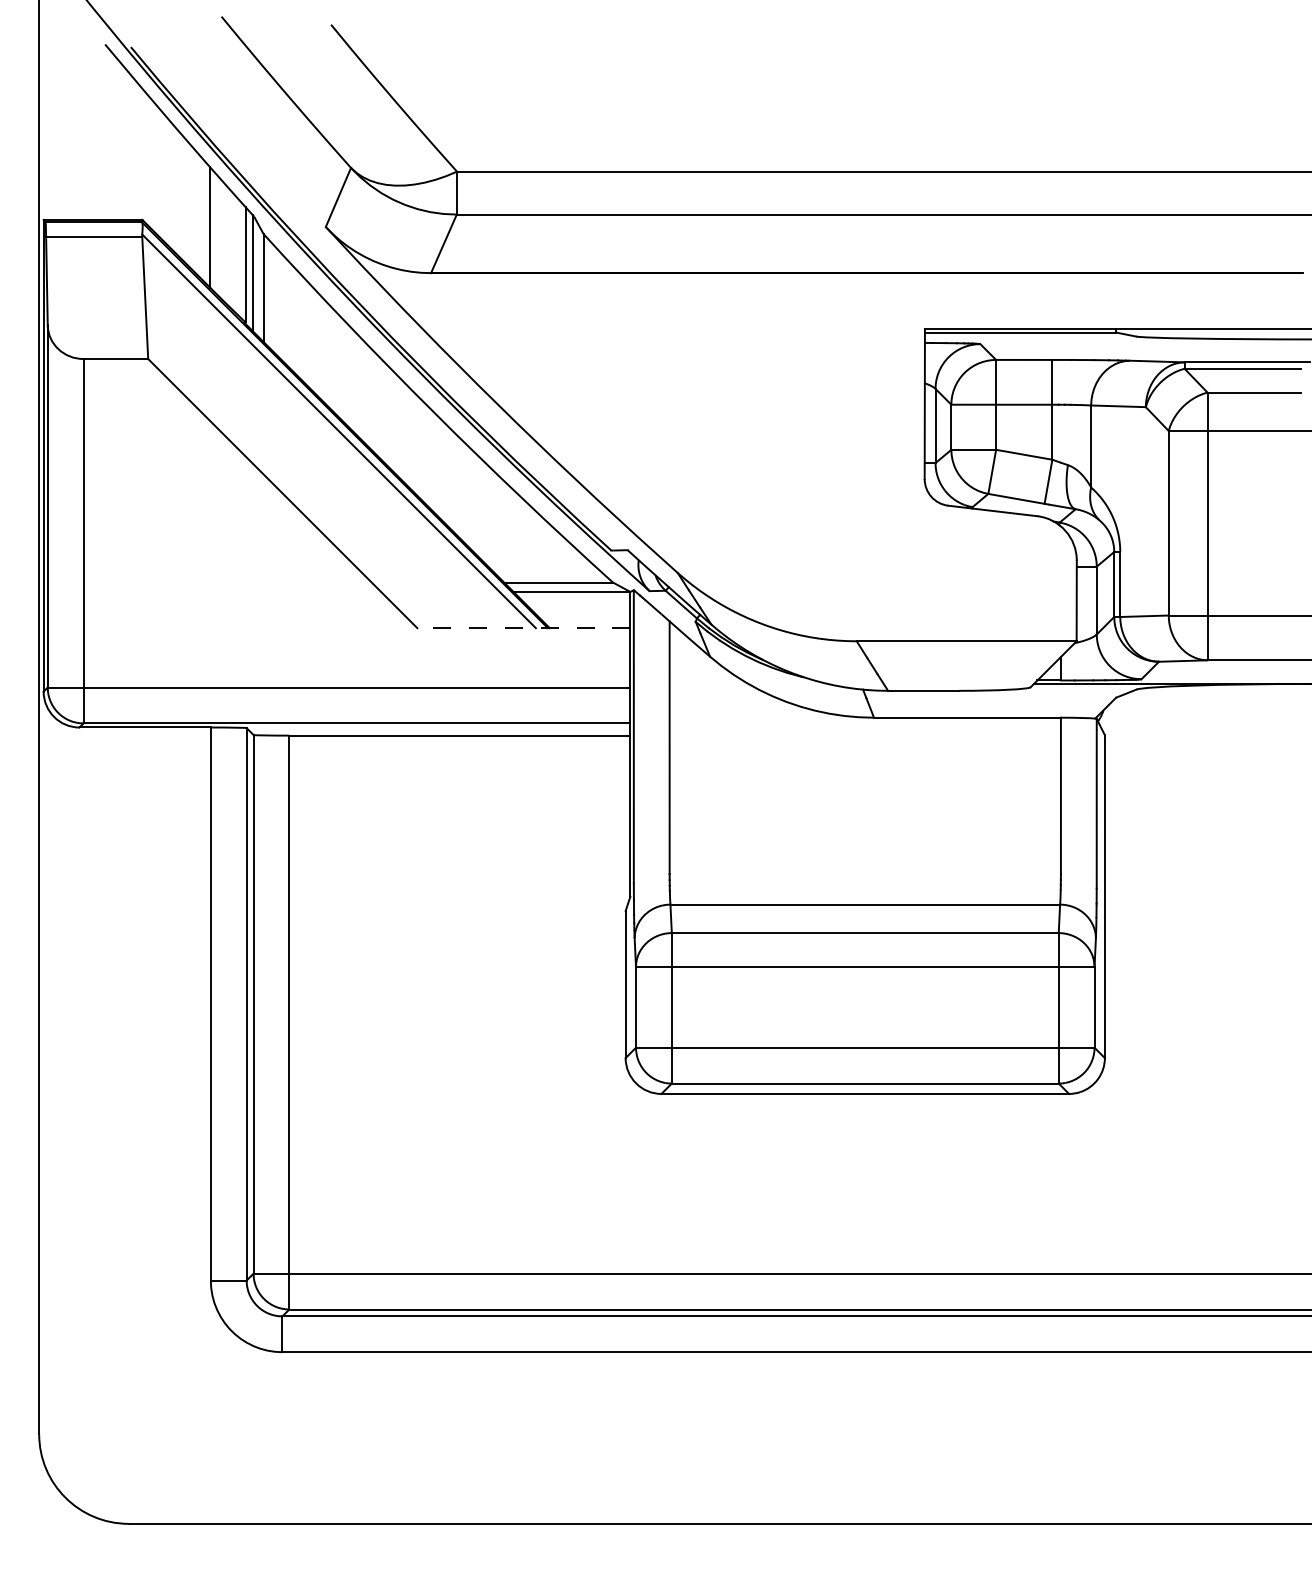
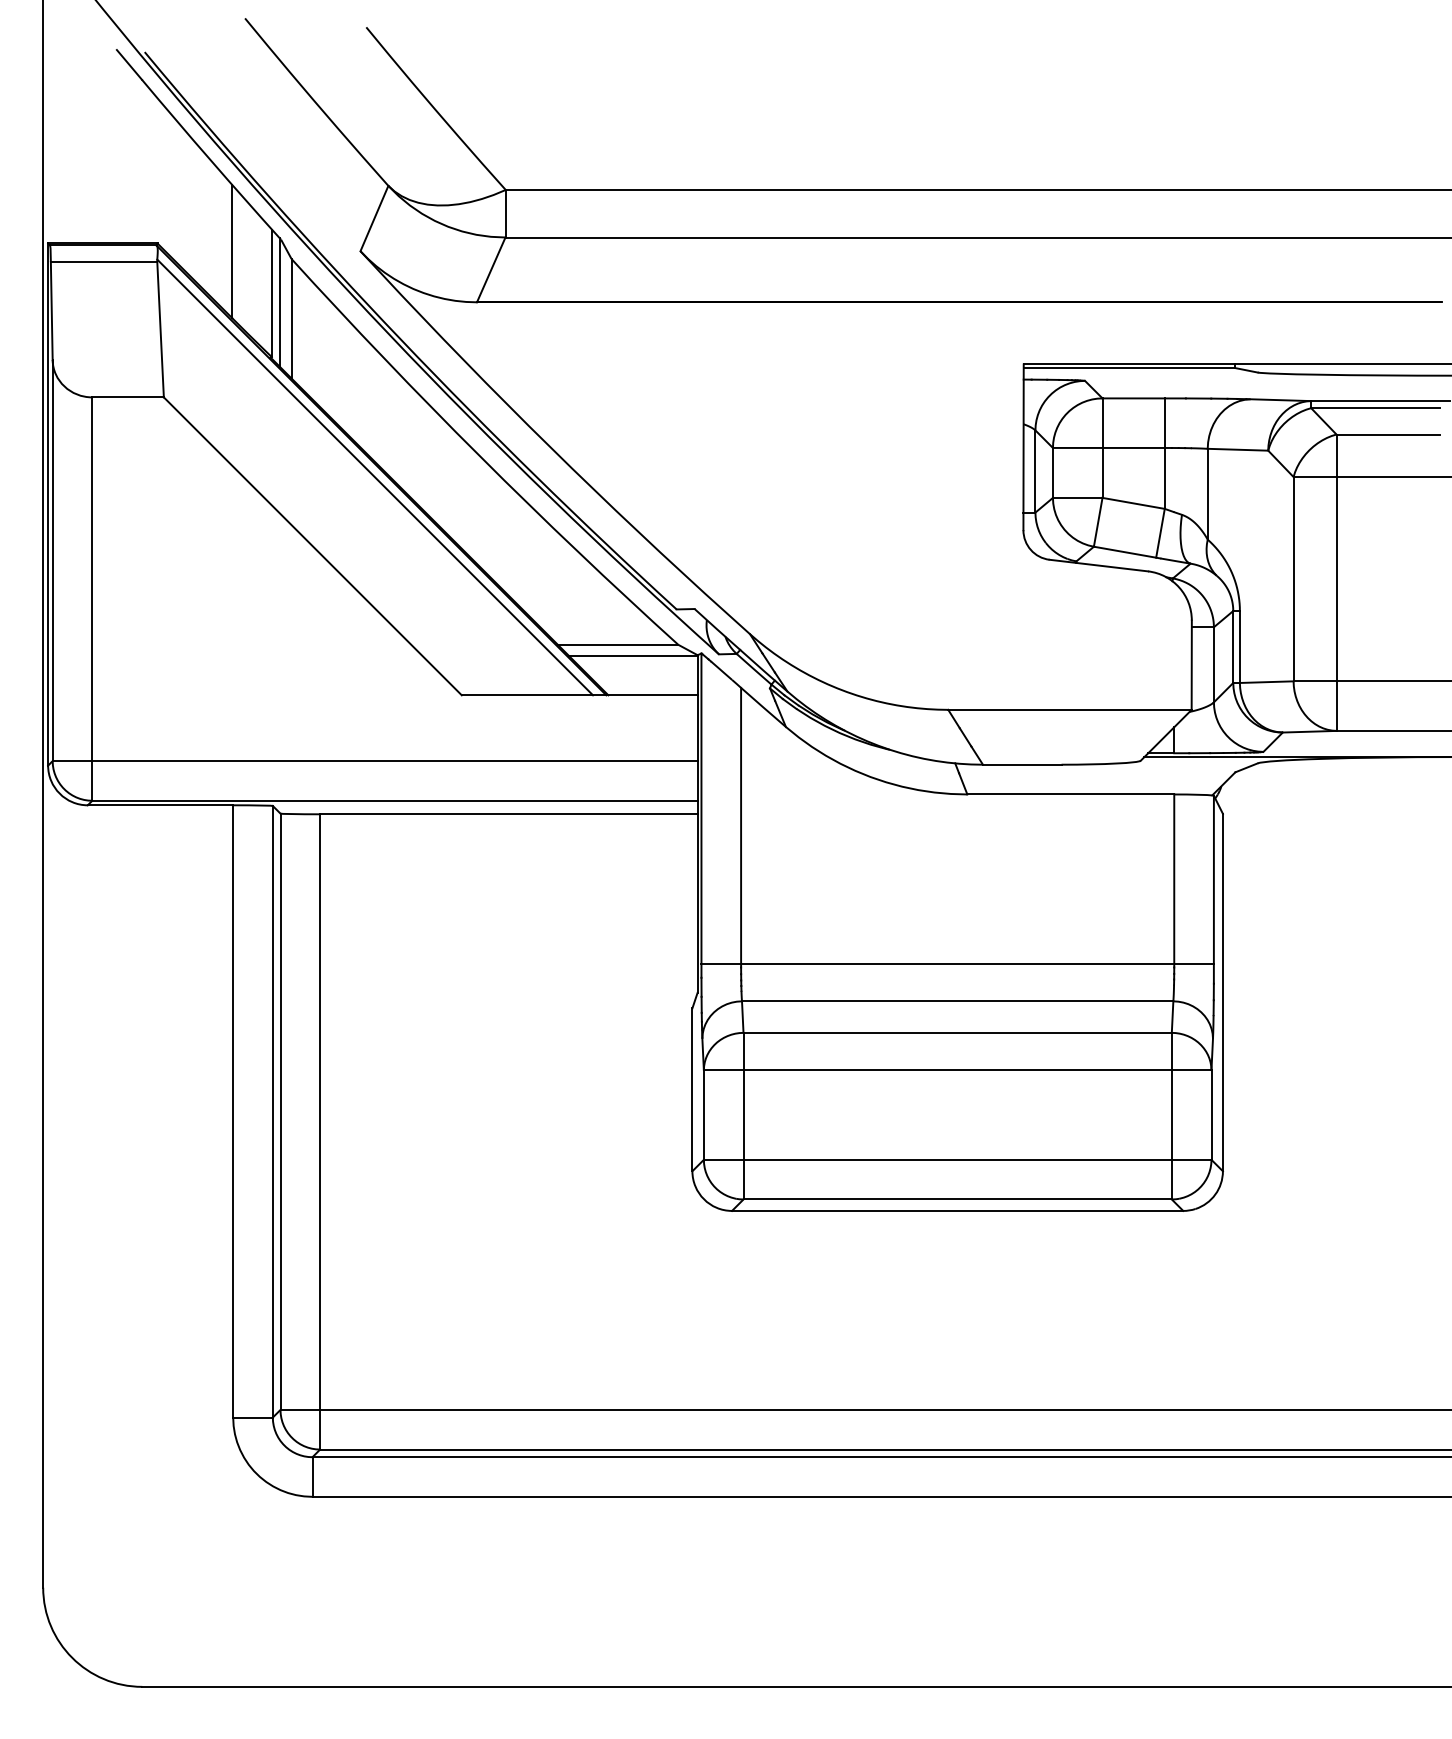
line: (523, 628) -> (579, 695), dashed -> solid
line: (864, 870) -> (956, 963), added

